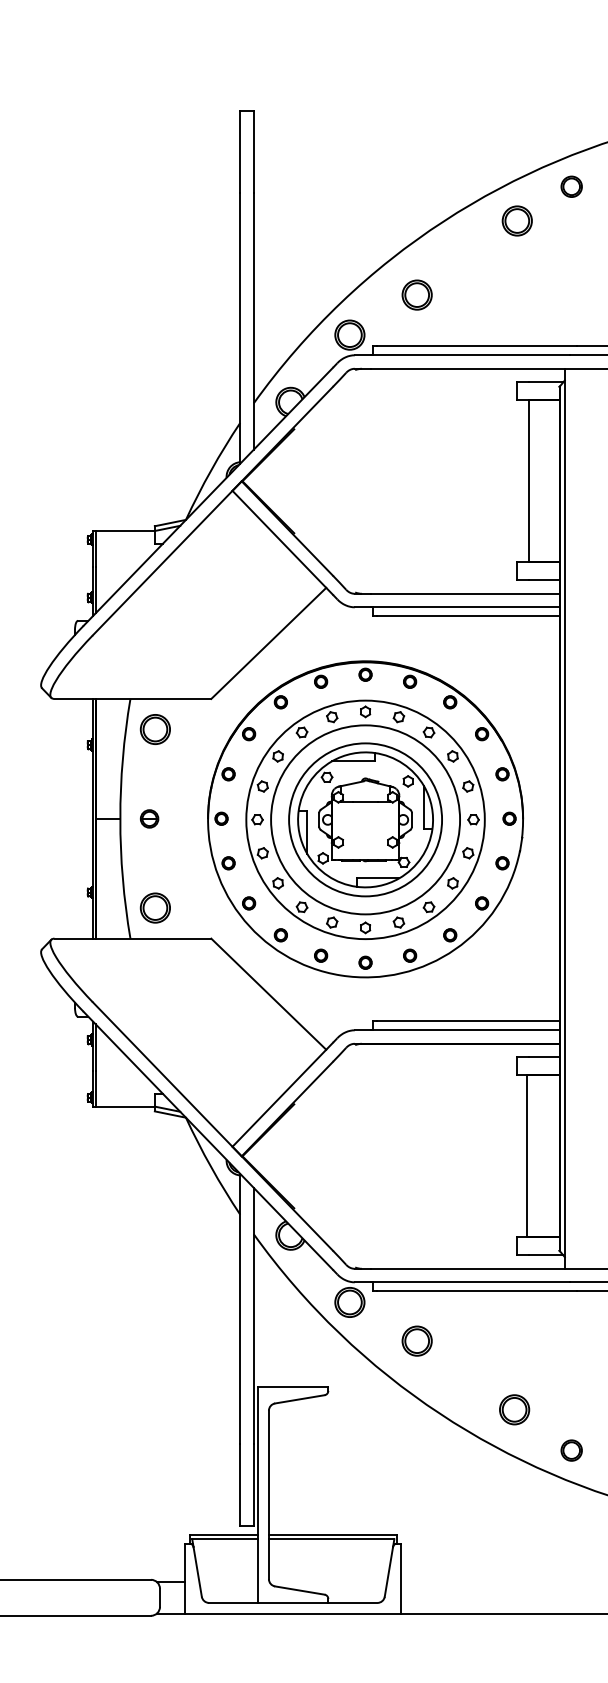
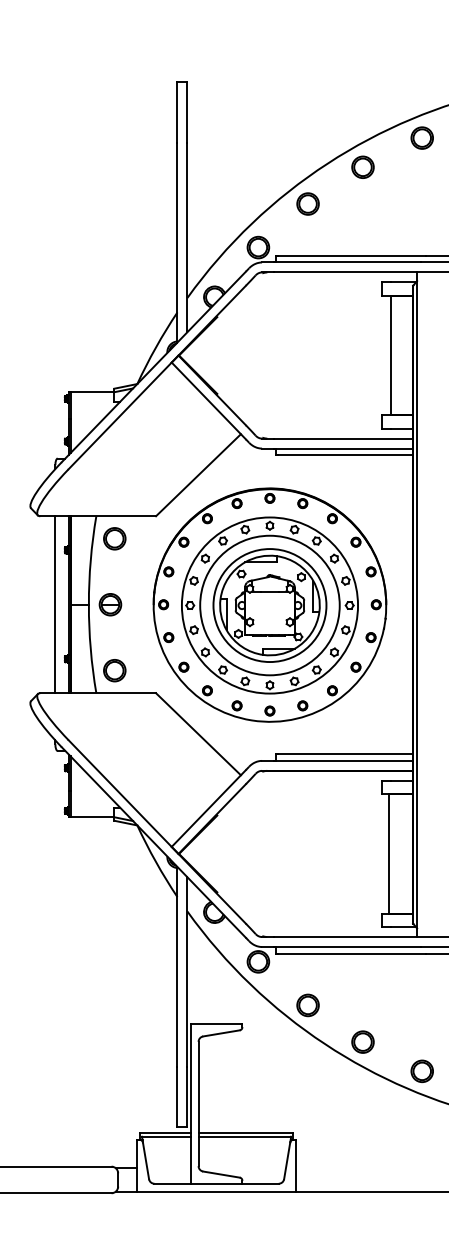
part: (570, 186) -> (421, 137), size x1.43
part: (516, 219) -> (362, 166), moved
part: (416, 294) -> (307, 203), moved
line: (75, 818) -> (55, 604), added
part: (149, 818) -> (110, 604), size x1.67
part: (416, 1341) -> (307, 1005), moved
part: (513, 1408) -> (362, 1041), moved
part: (570, 1449) -> (421, 1070), size x1.43

